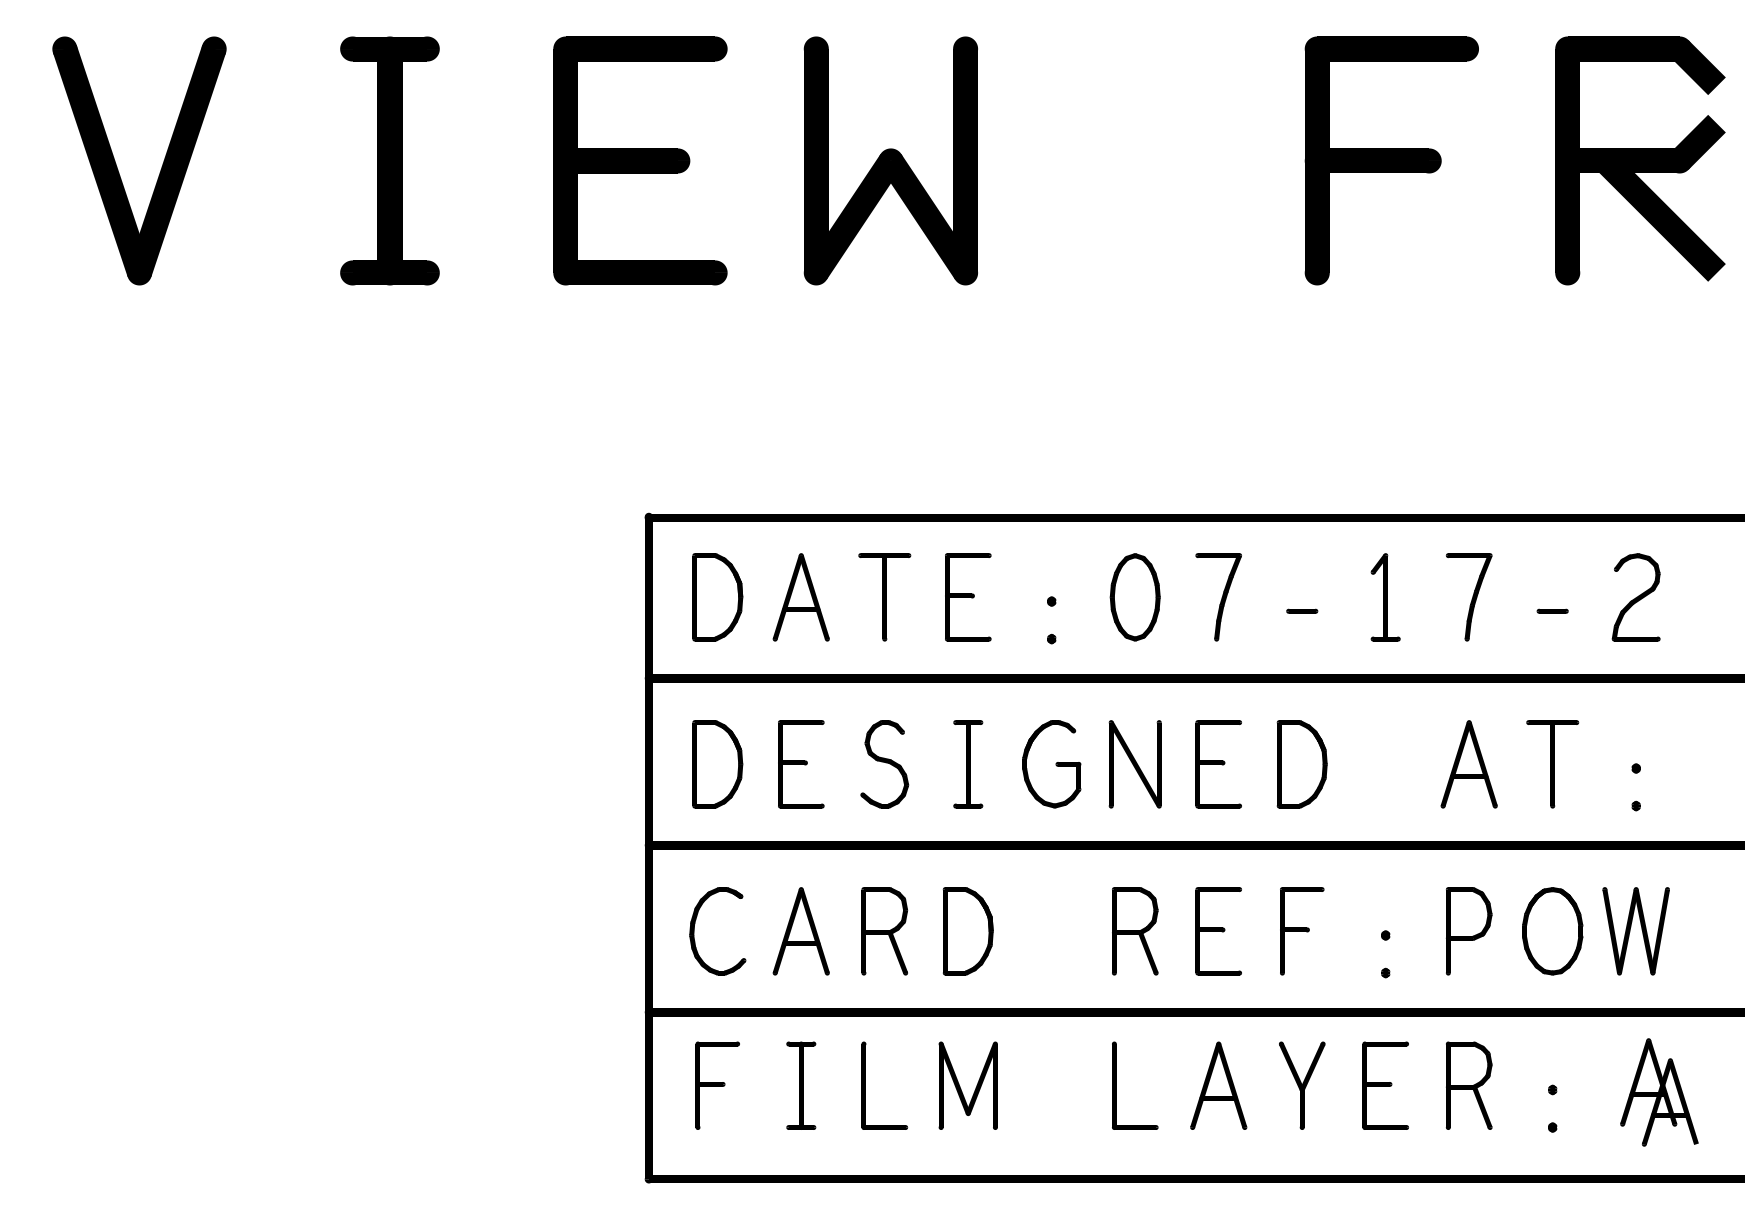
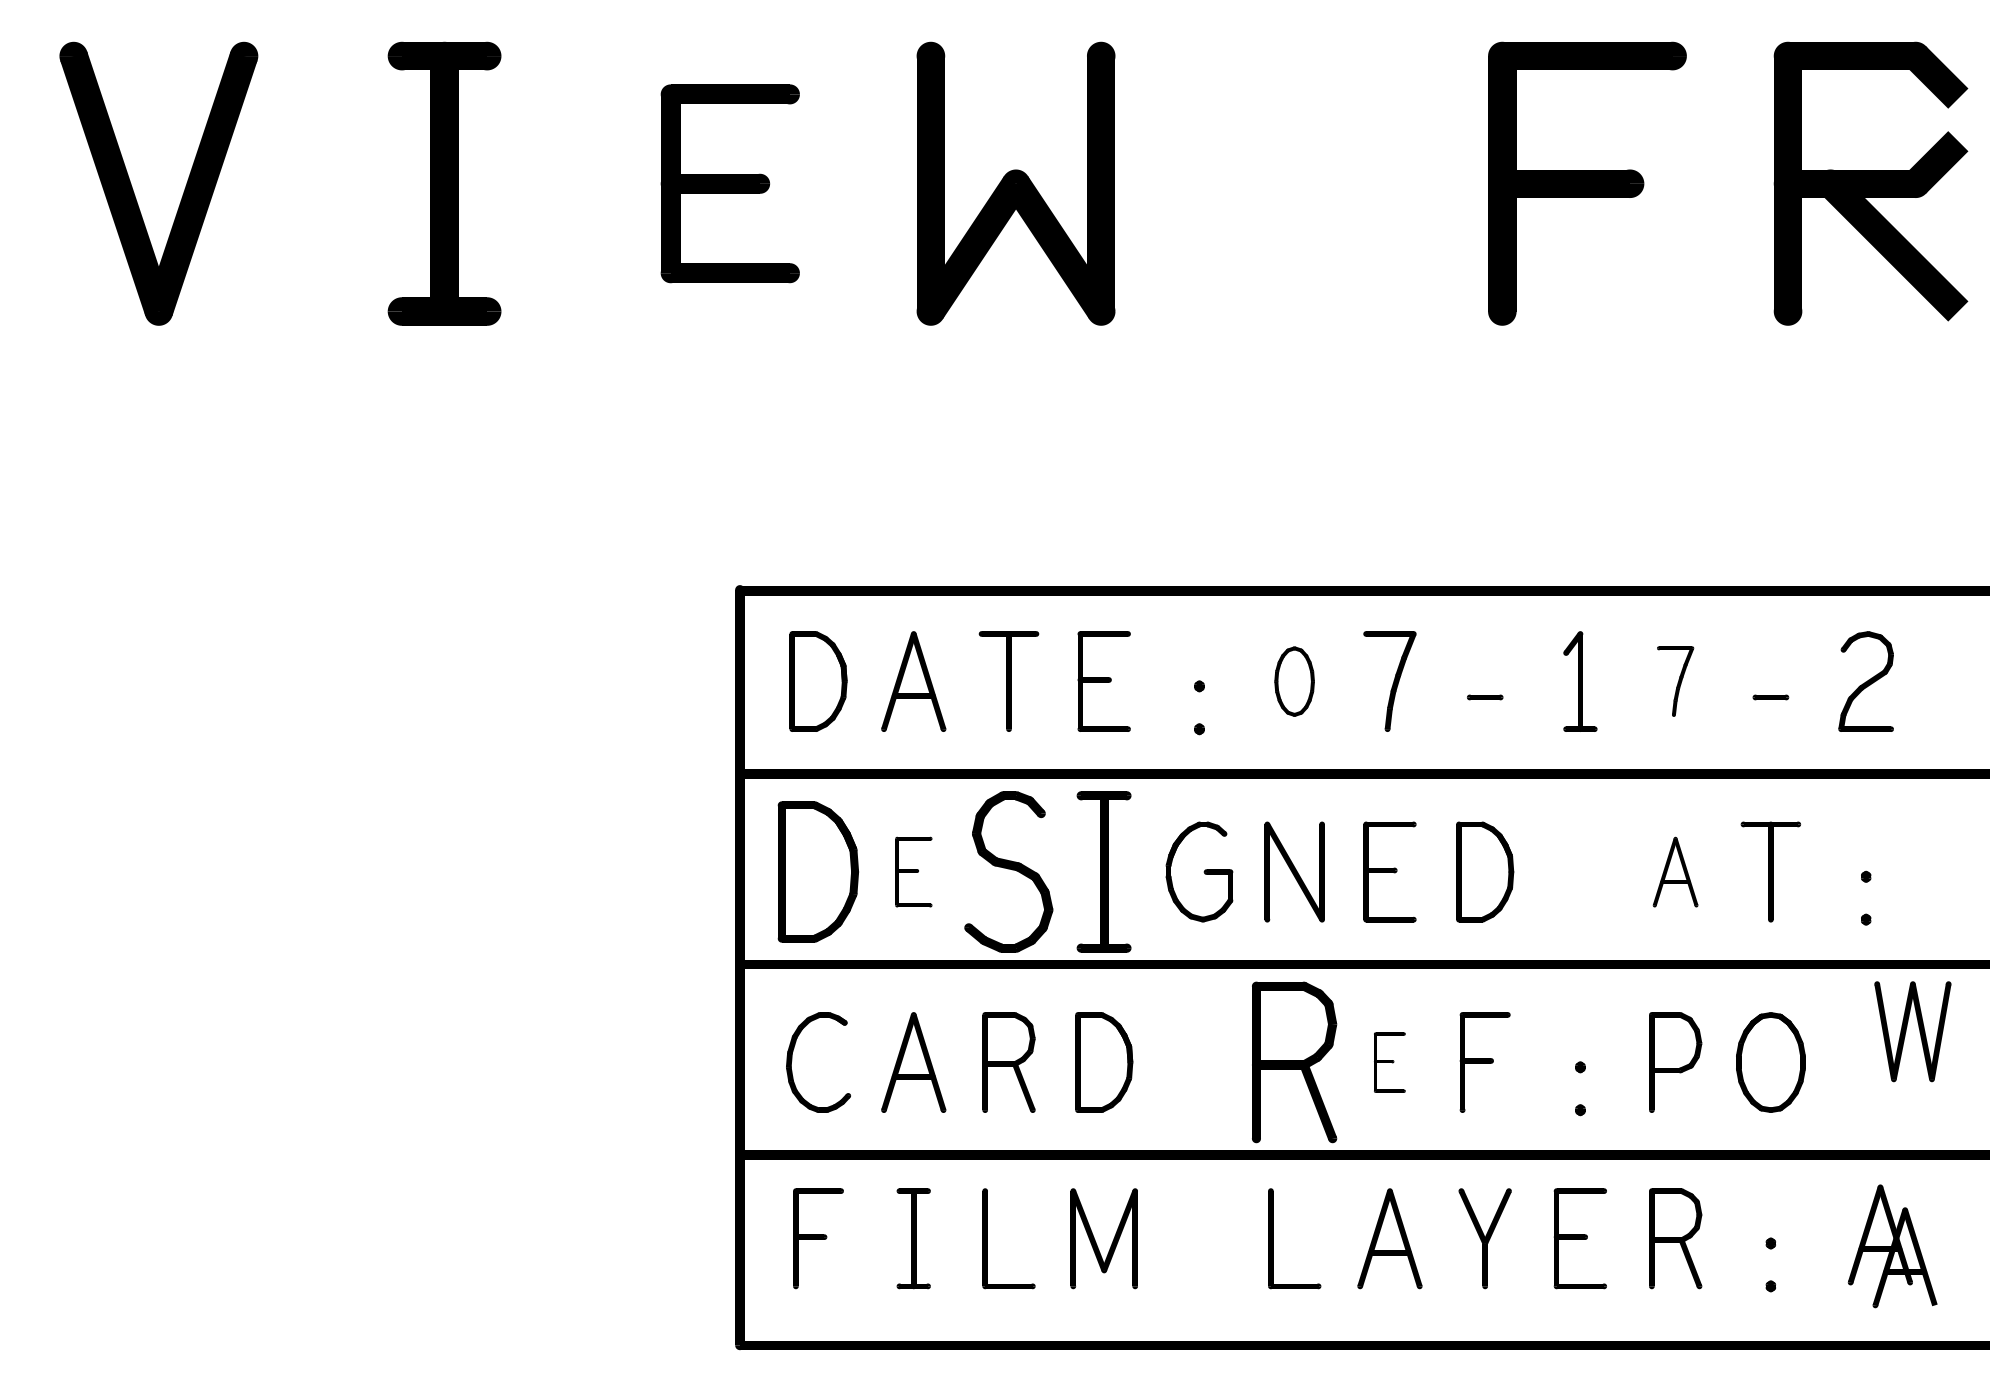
part: (640, 160) -> (730, 183), size x0.7
part: (1134, 597) -> (1293, 681), size x0.7
part: (1468, 597) -> (1674, 681), size x0.7
part: (717, 764) -> (818, 872), size x1.4
part: (801, 764) -> (914, 872), size x0.7
part: (884, 764) -> (1008, 872), size x1.6
part: (968, 764) -> (1104, 872), size x1.6
part: (1468, 764) -> (1674, 872), size x0.7
part: (1135, 931) -> (1295, 1062), size x1.6
part: (1218, 931) -> (1389, 1062), size x0.6
part: (1635, 931) -> (1912, 1031), moved

